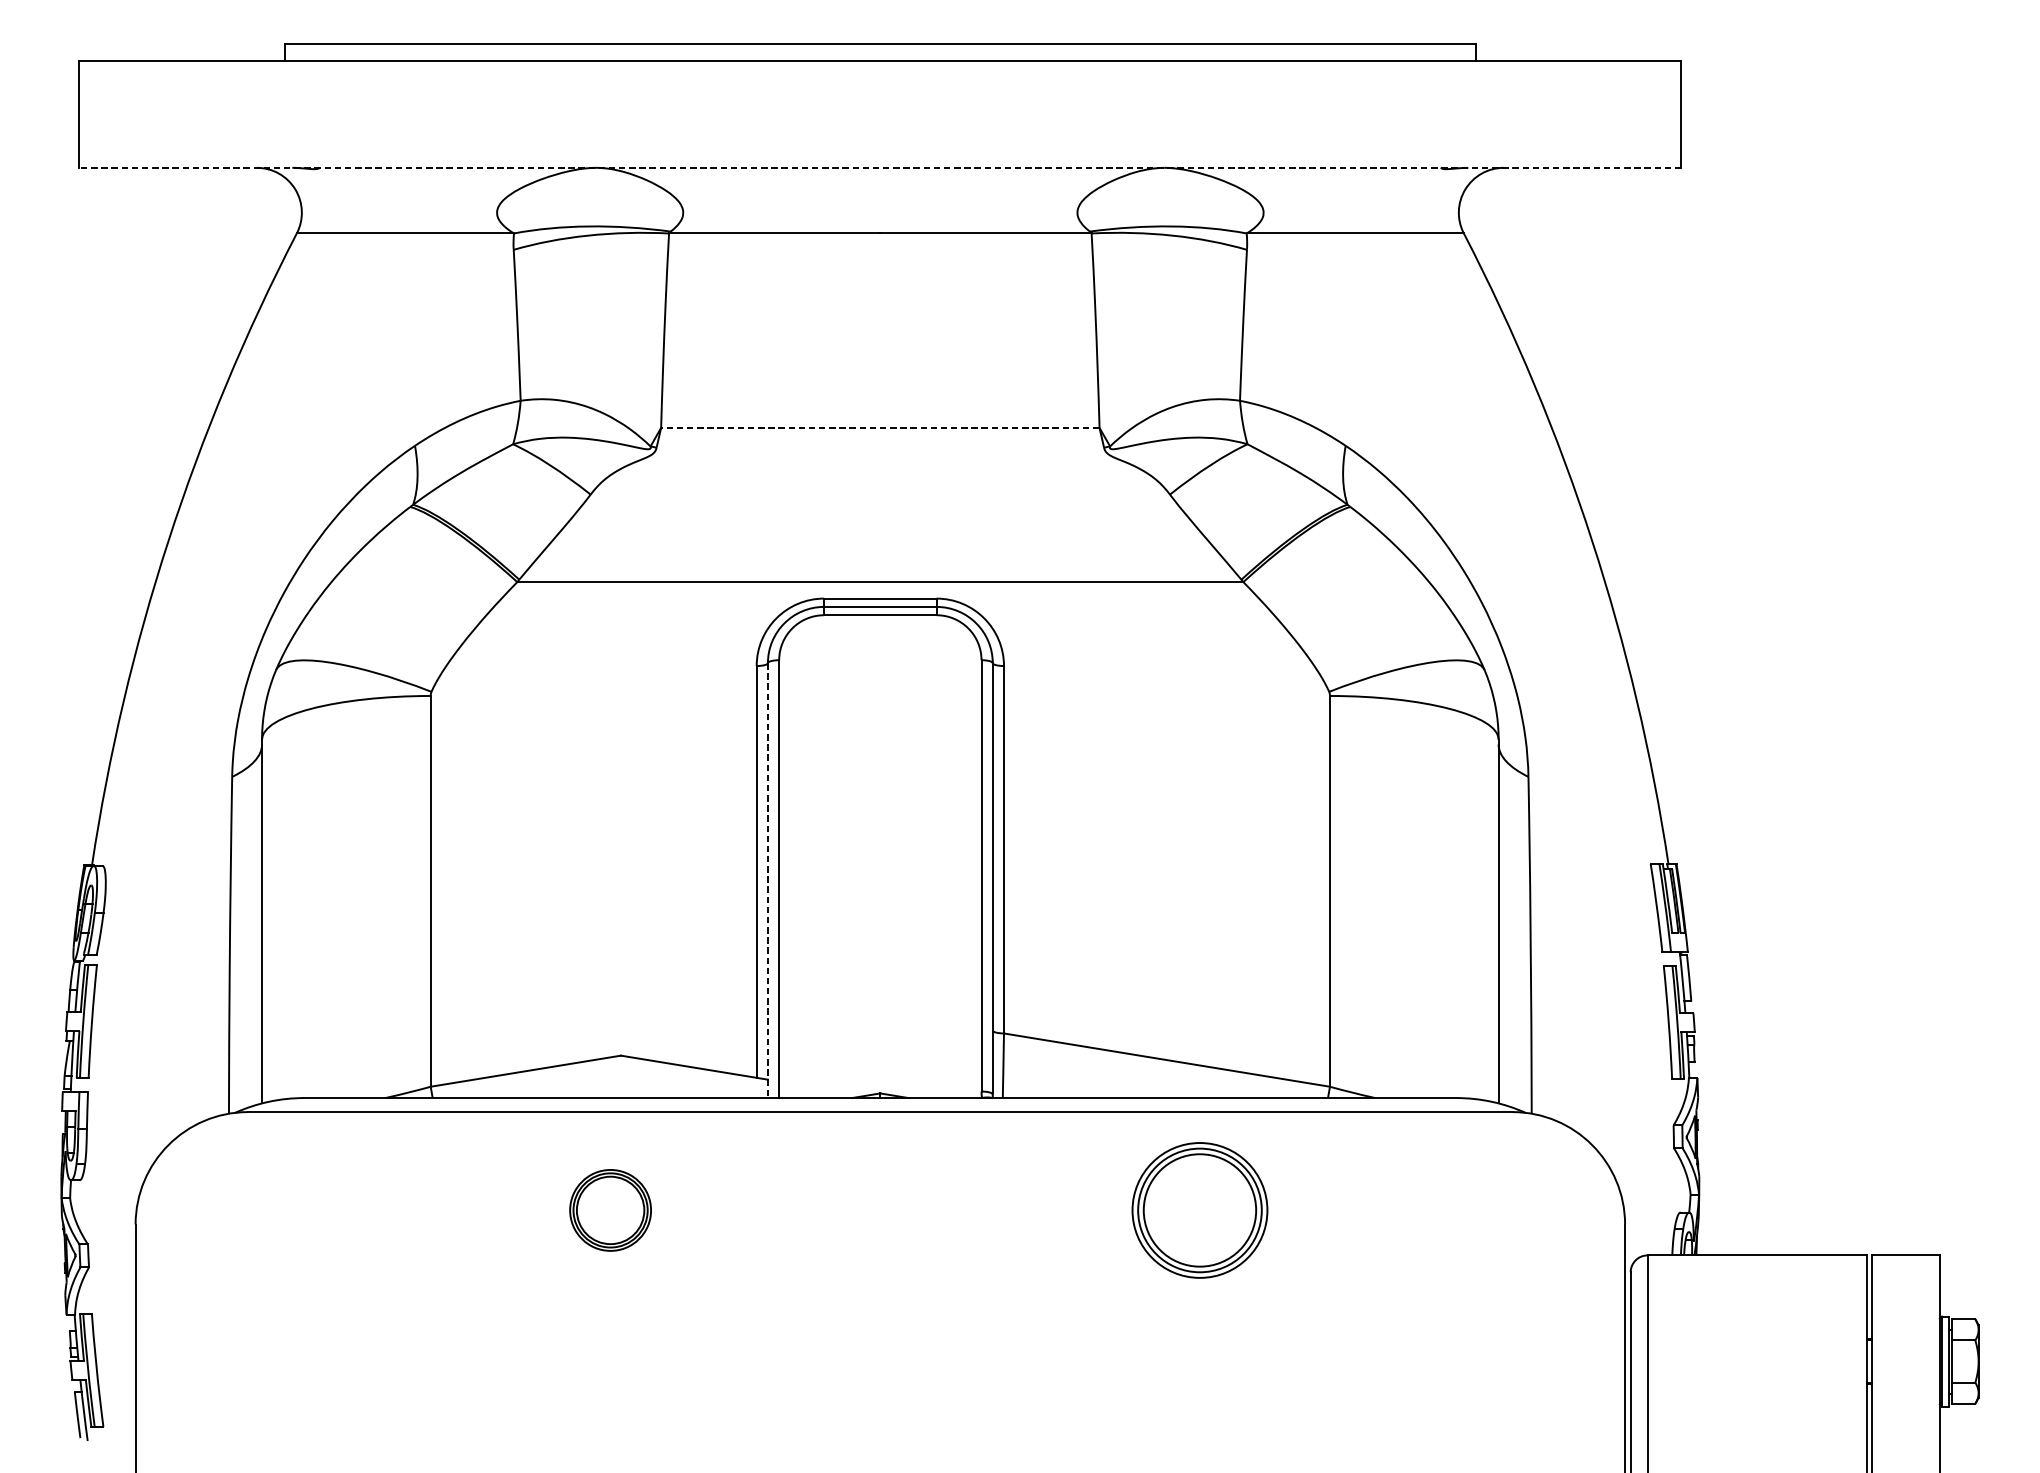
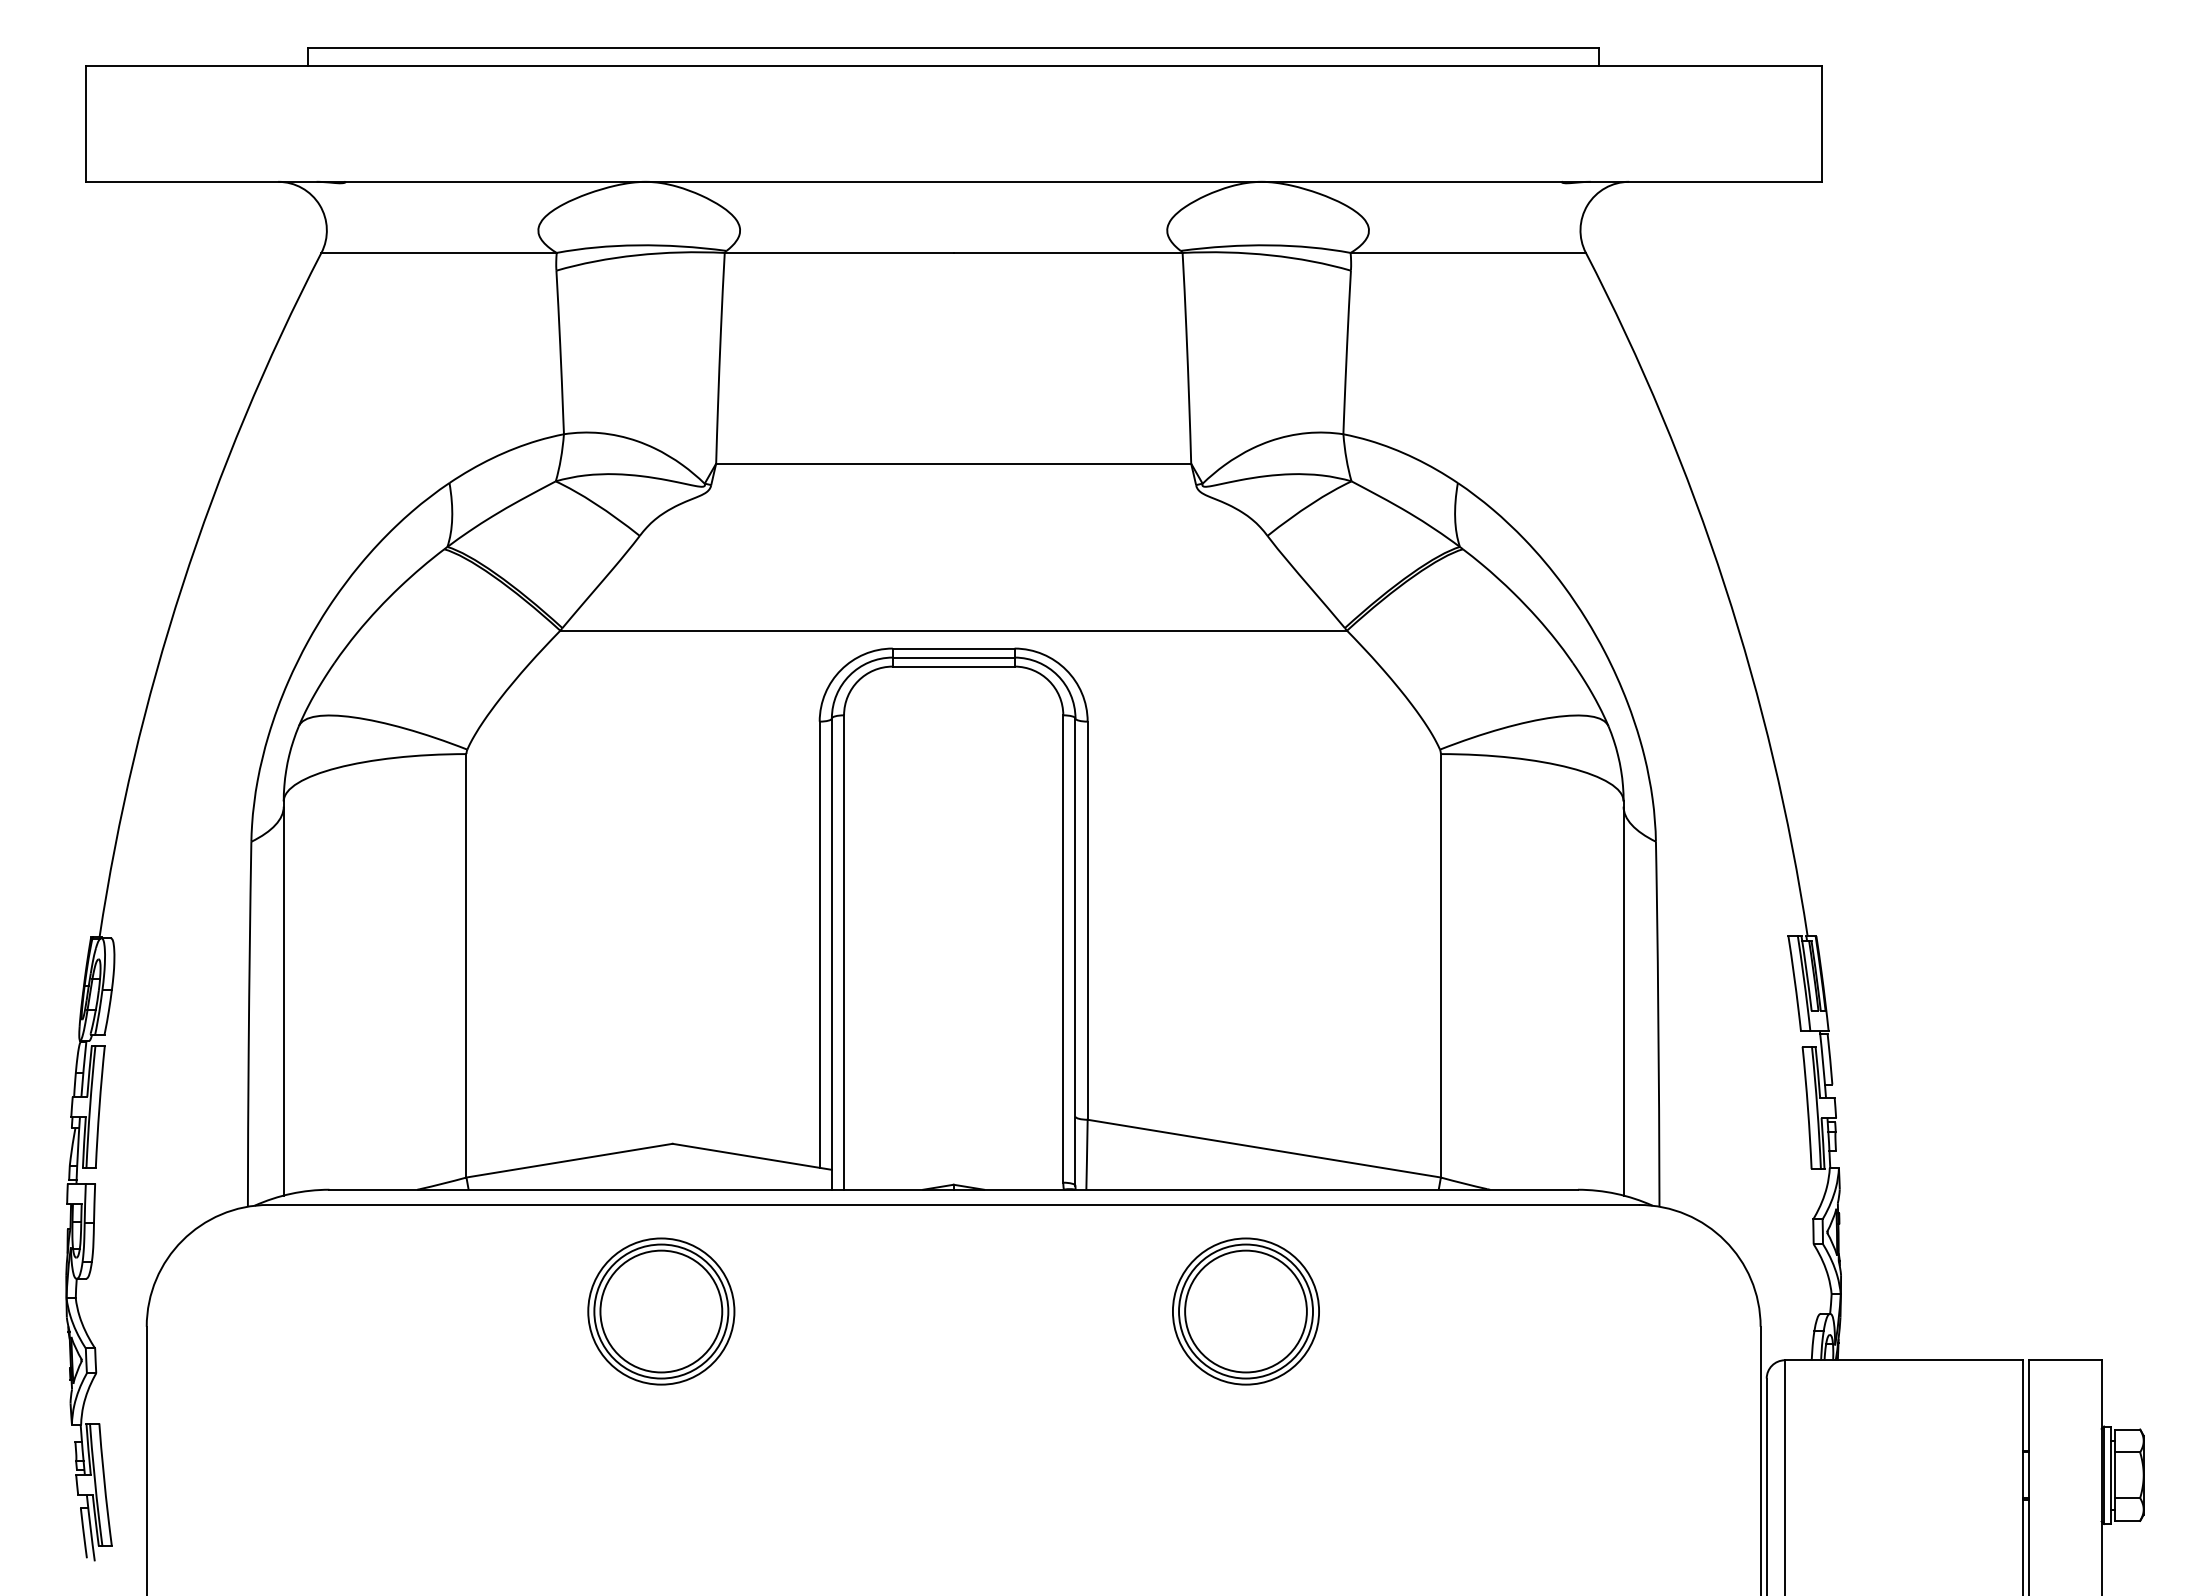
line: (880, 167) -> (953, 181), dashed -> solid
line: (880, 427) -> (953, 463), dashed -> solid
line: (767, 880) -> (831, 954), dashed -> solid
part: (610, 1210) -> (661, 1311), size x1.67
part: (1199, 1210) -> (1245, 1311), moved

